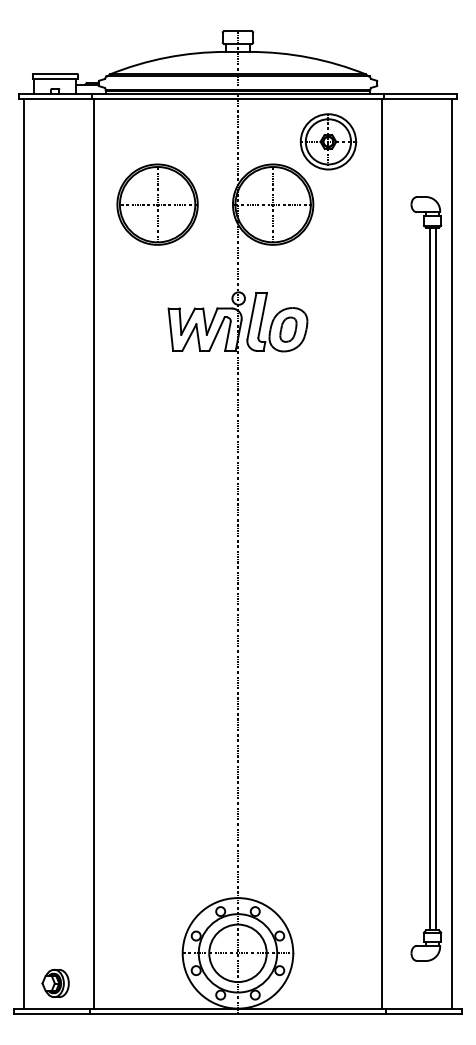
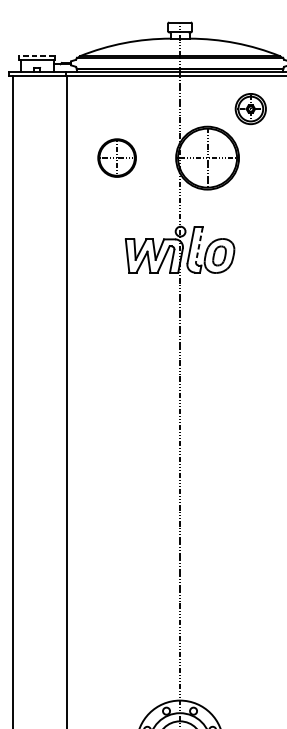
line: (54, 74) -> (36, 56), solid -> dashed
part: (328, 141) -> (250, 108), size x0.7
part: (157, 204) -> (117, 158), size x0.6
line: (262, 315) -> (199, 244), solid -> dashed

